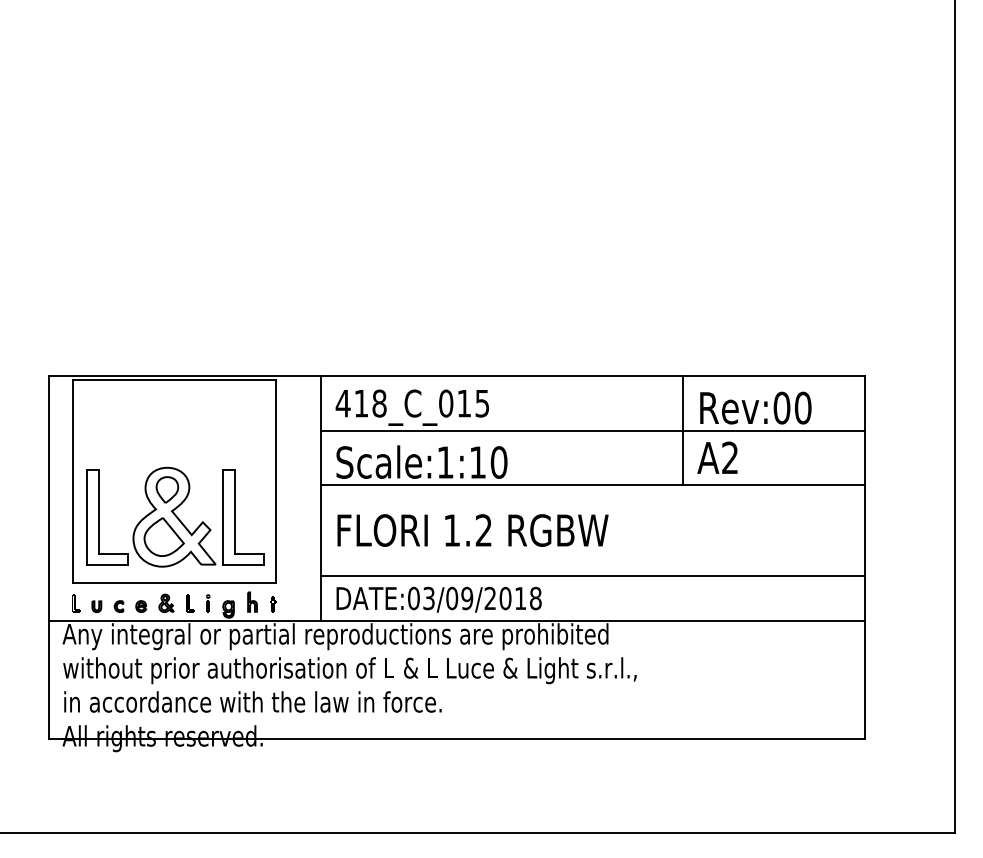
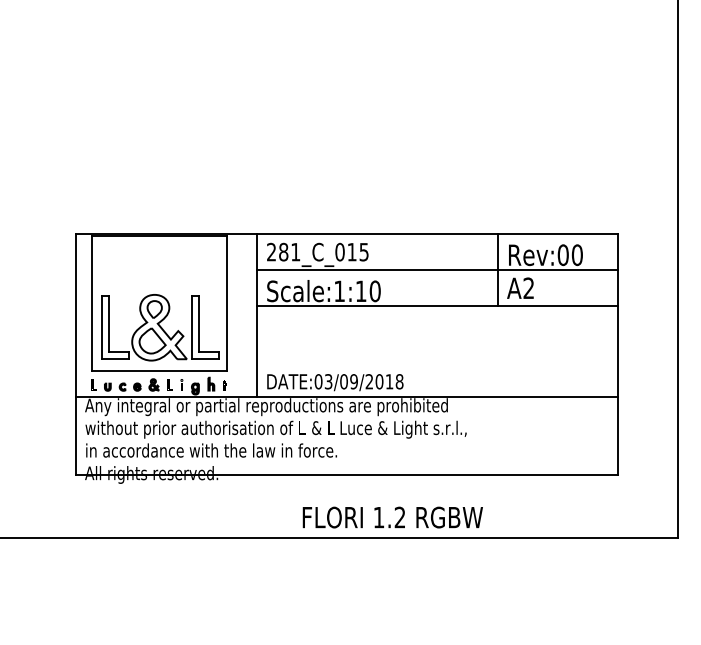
text: (361, 402) -> (283, 251), 418_C_015 -> 281_C_015
text: (472, 530) -> (392, 517), moved
line: (592, 575) -> (437, 366), removed

